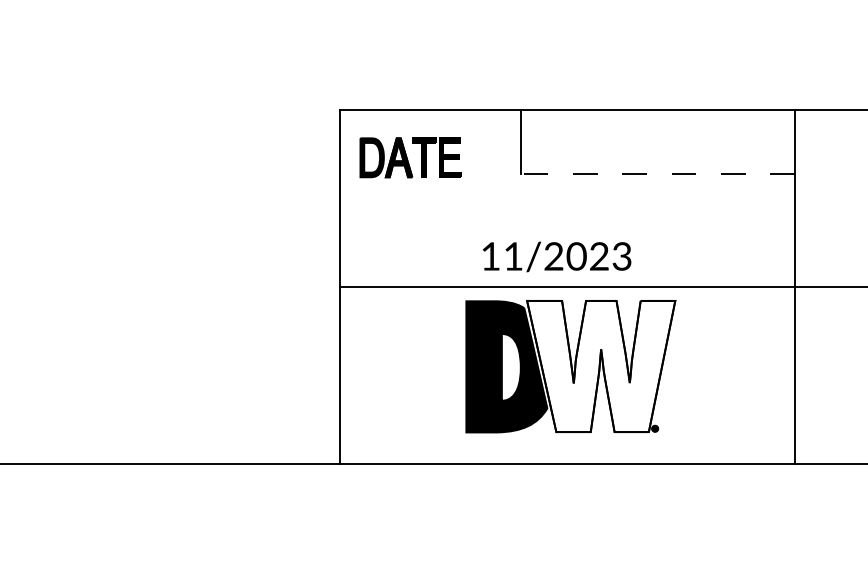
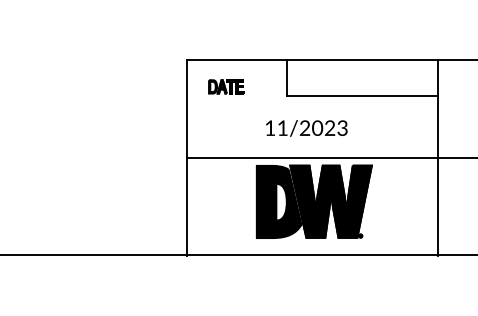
part: (411, 157) -> (226, 86), size x0.62
line: (656, 173) -> (361, 95), dashed -> solid
text: (556, 257) -> (306, 128), moved
fill: (600, 365) -> (330, 201), added

